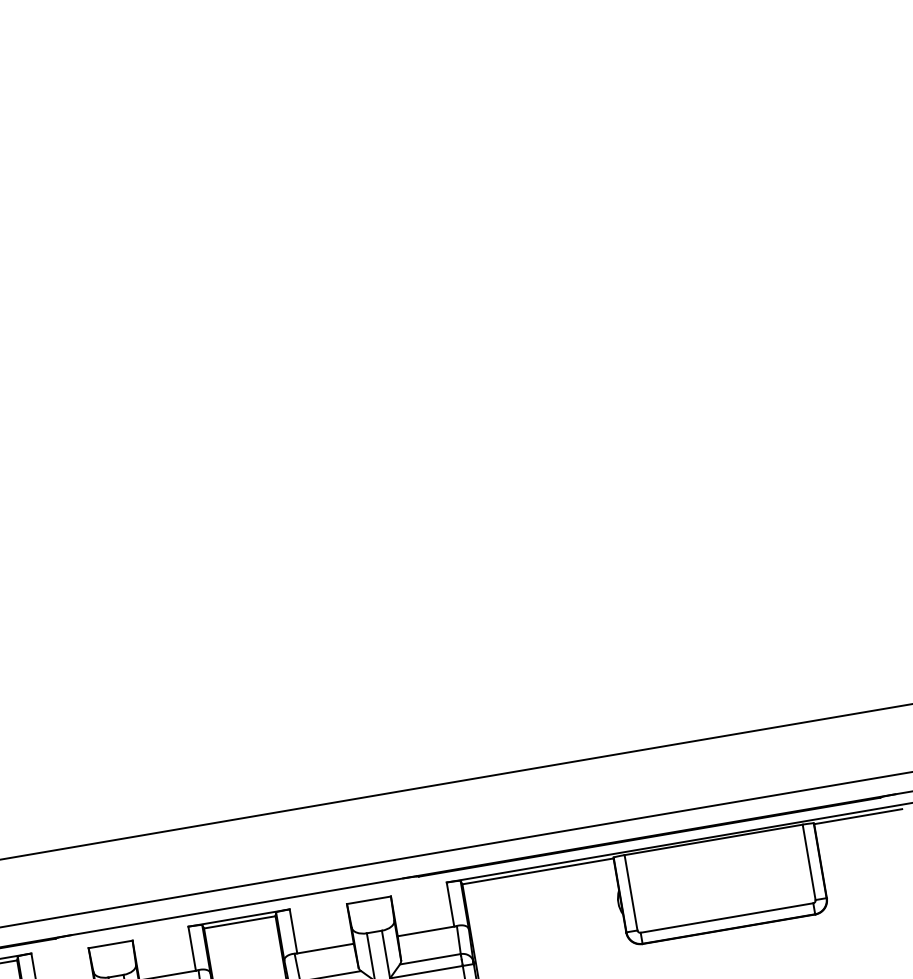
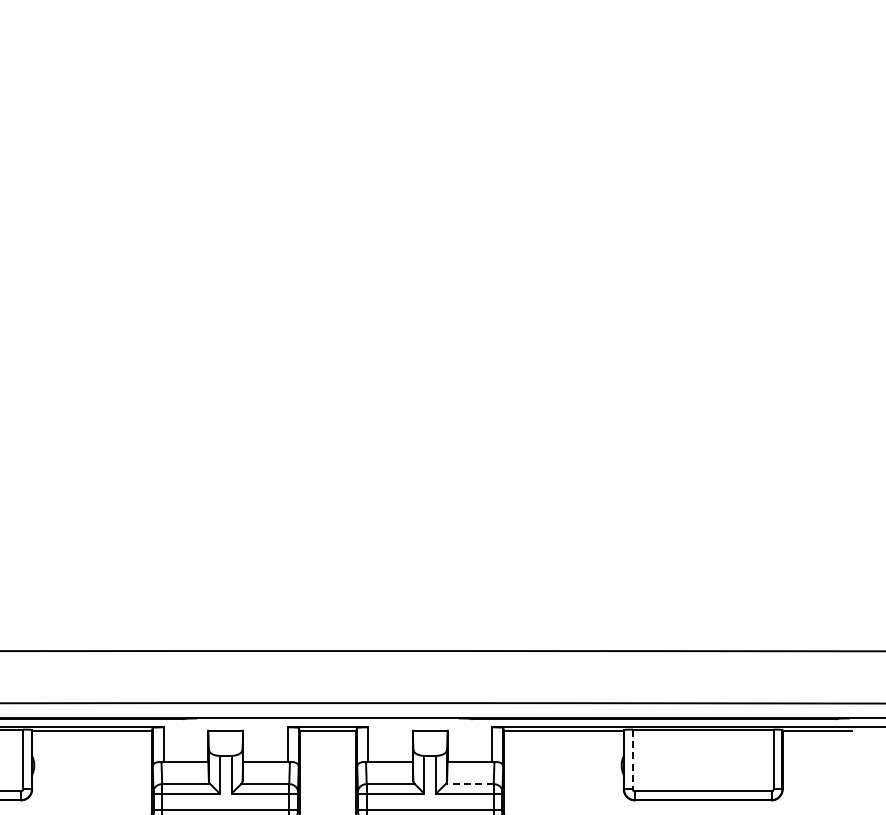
line: (630, 892) -> (632, 759), solid -> dashed
line: (430, 959) -> (469, 784), solid -> dashed

